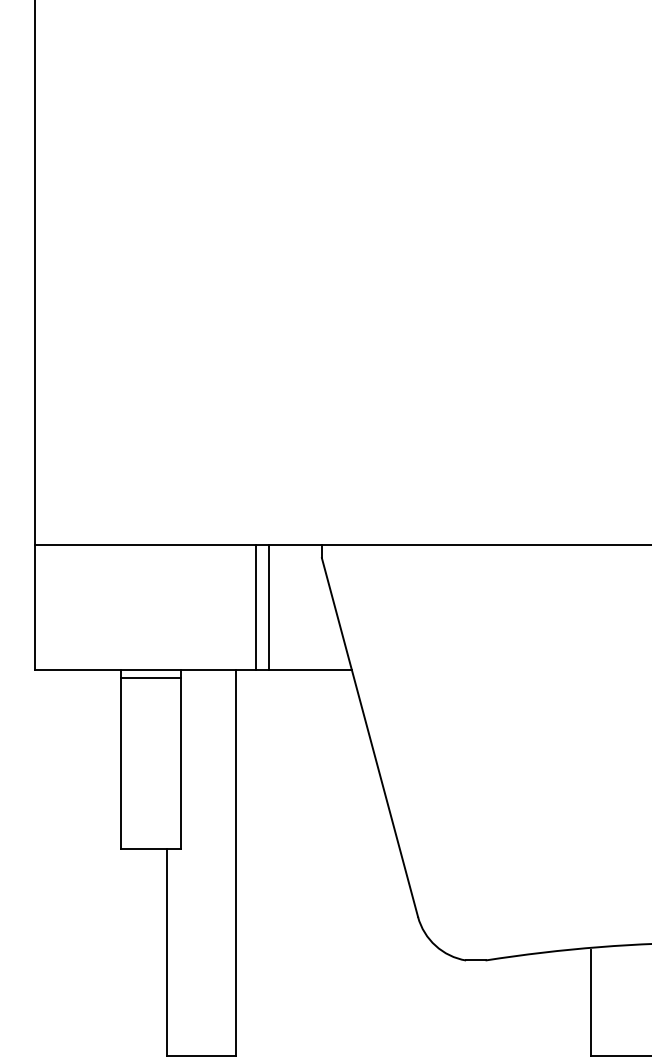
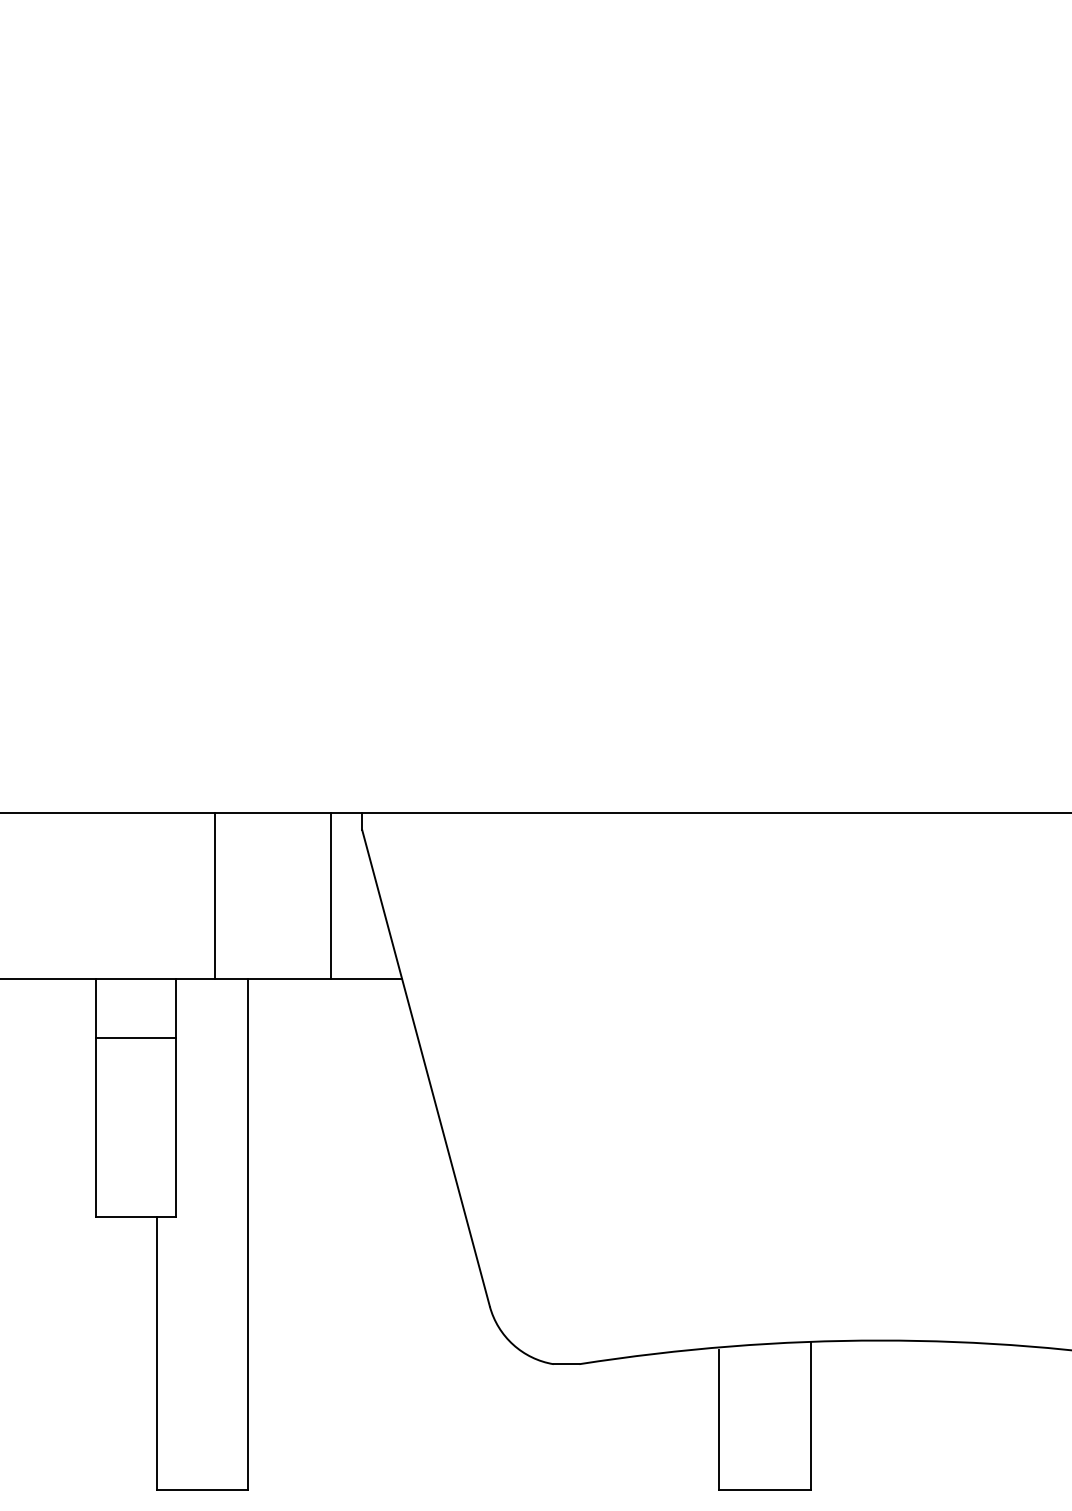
line: (256, 607) -> (214, 895), moved
line: (268, 607) -> (330, 895), moved
line: (150, 678) -> (135, 1038), moved

